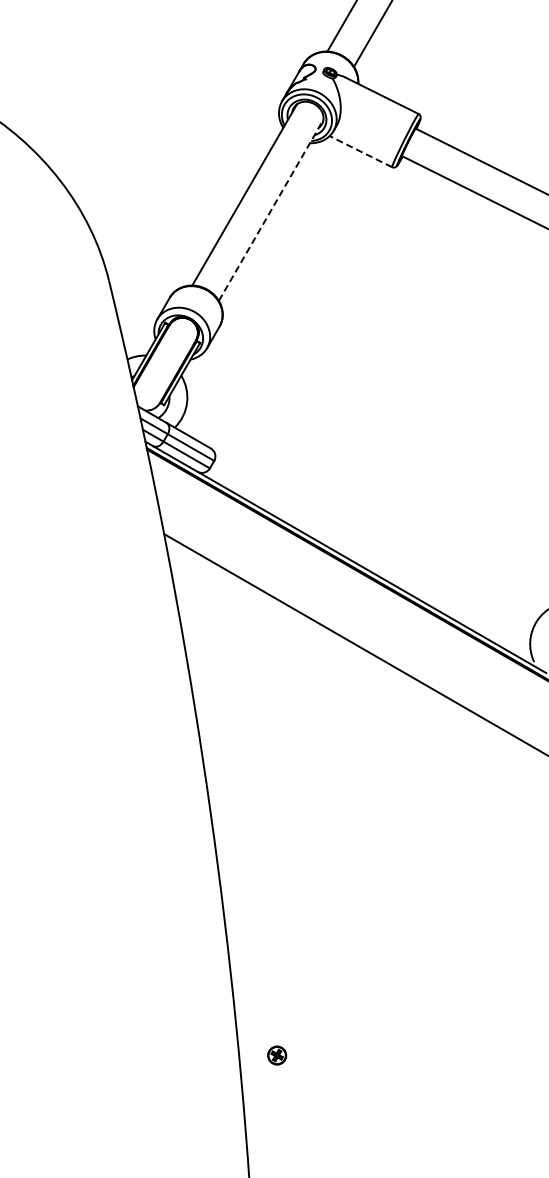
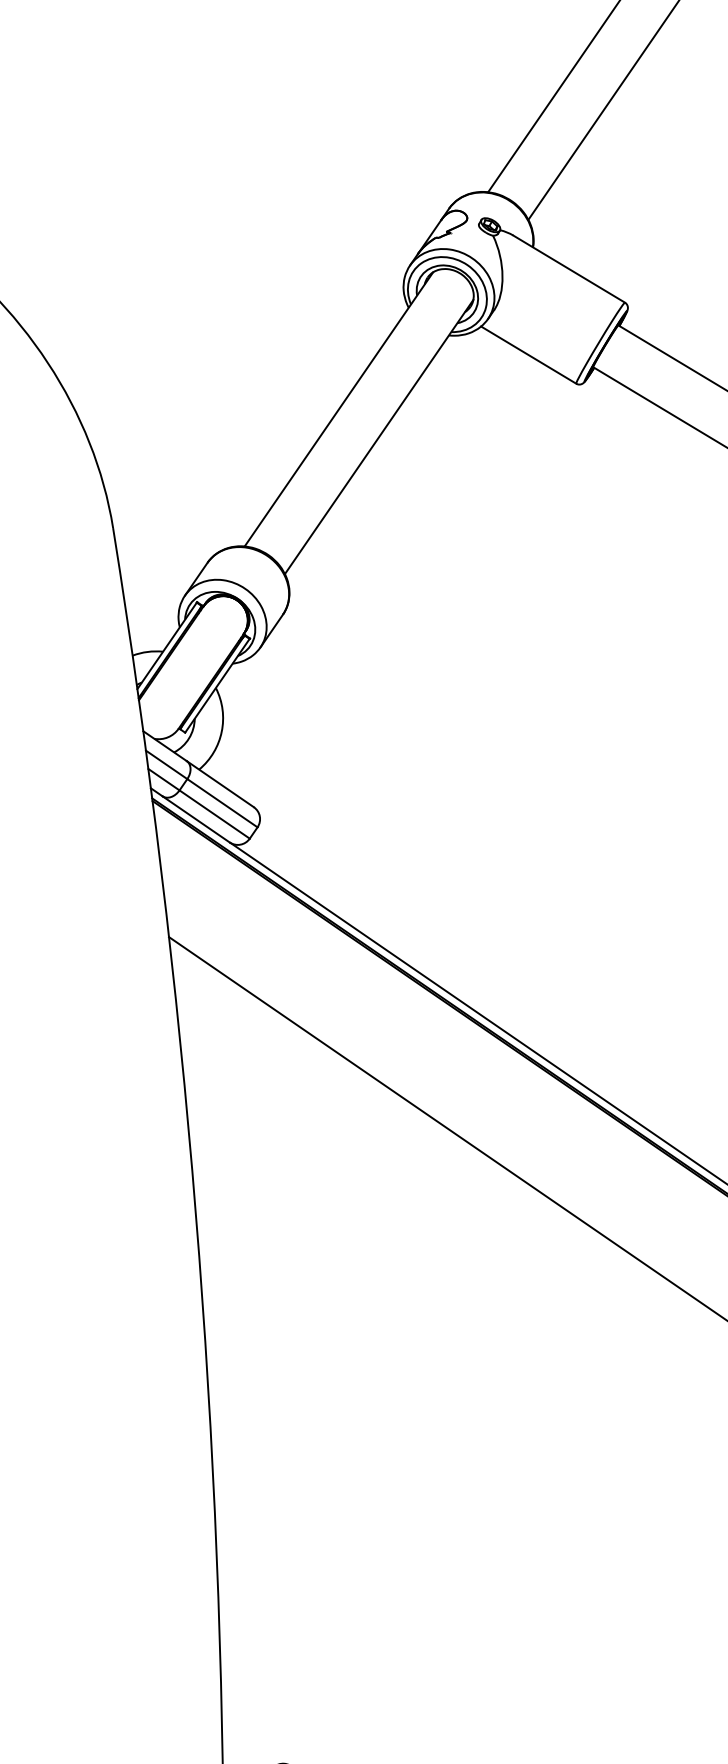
line: (360, 151) -> (528, 354), dashed -> solid
line: (271, 210) -> (379, 437), dashed -> solid

